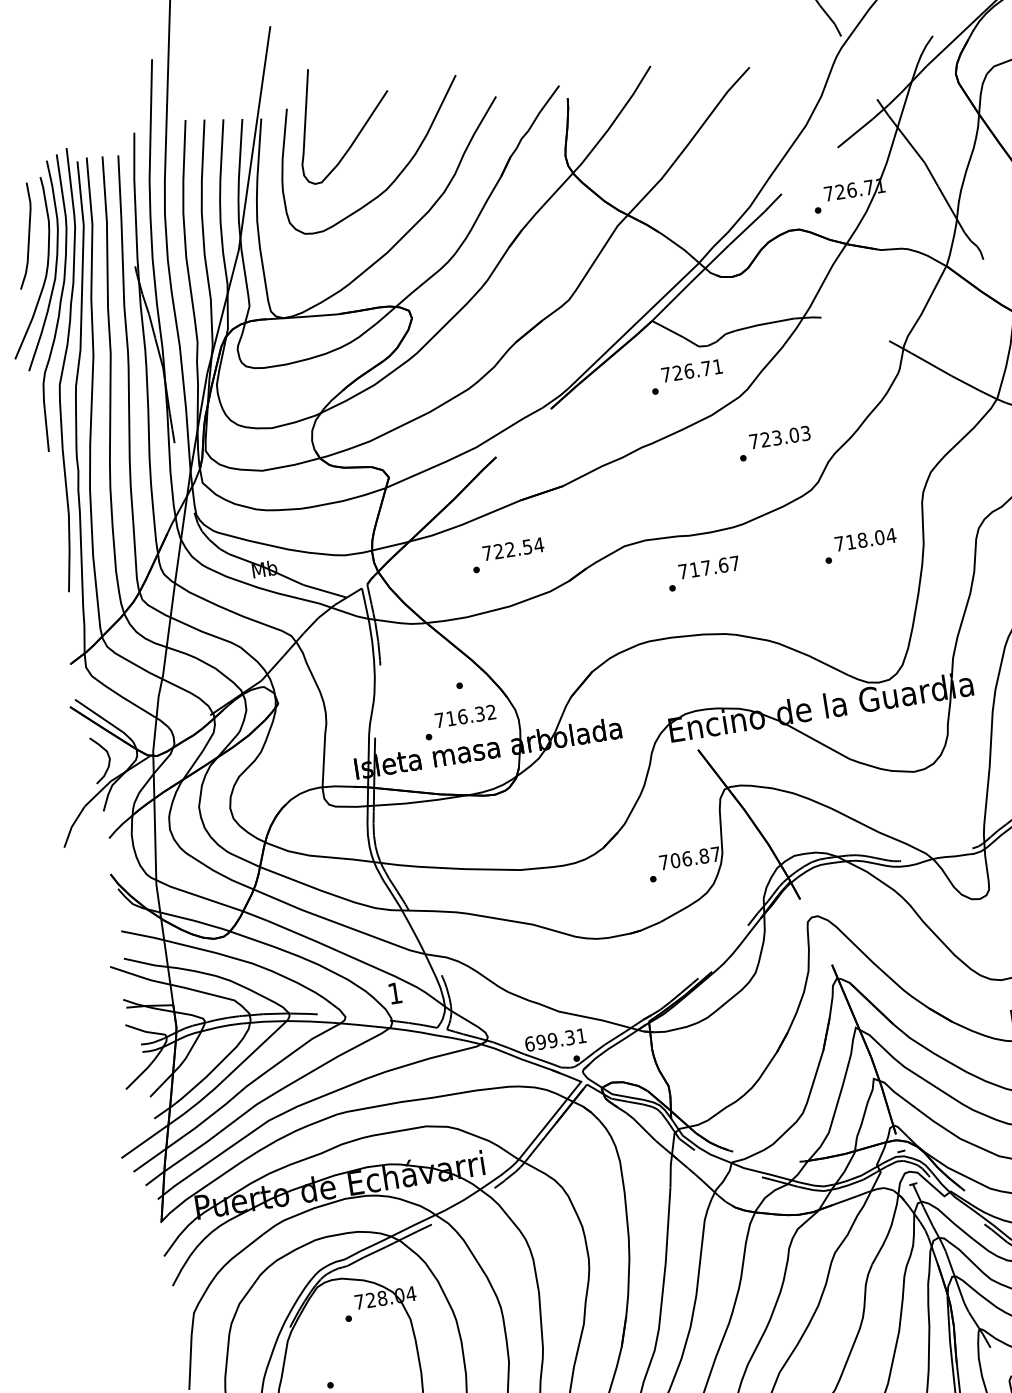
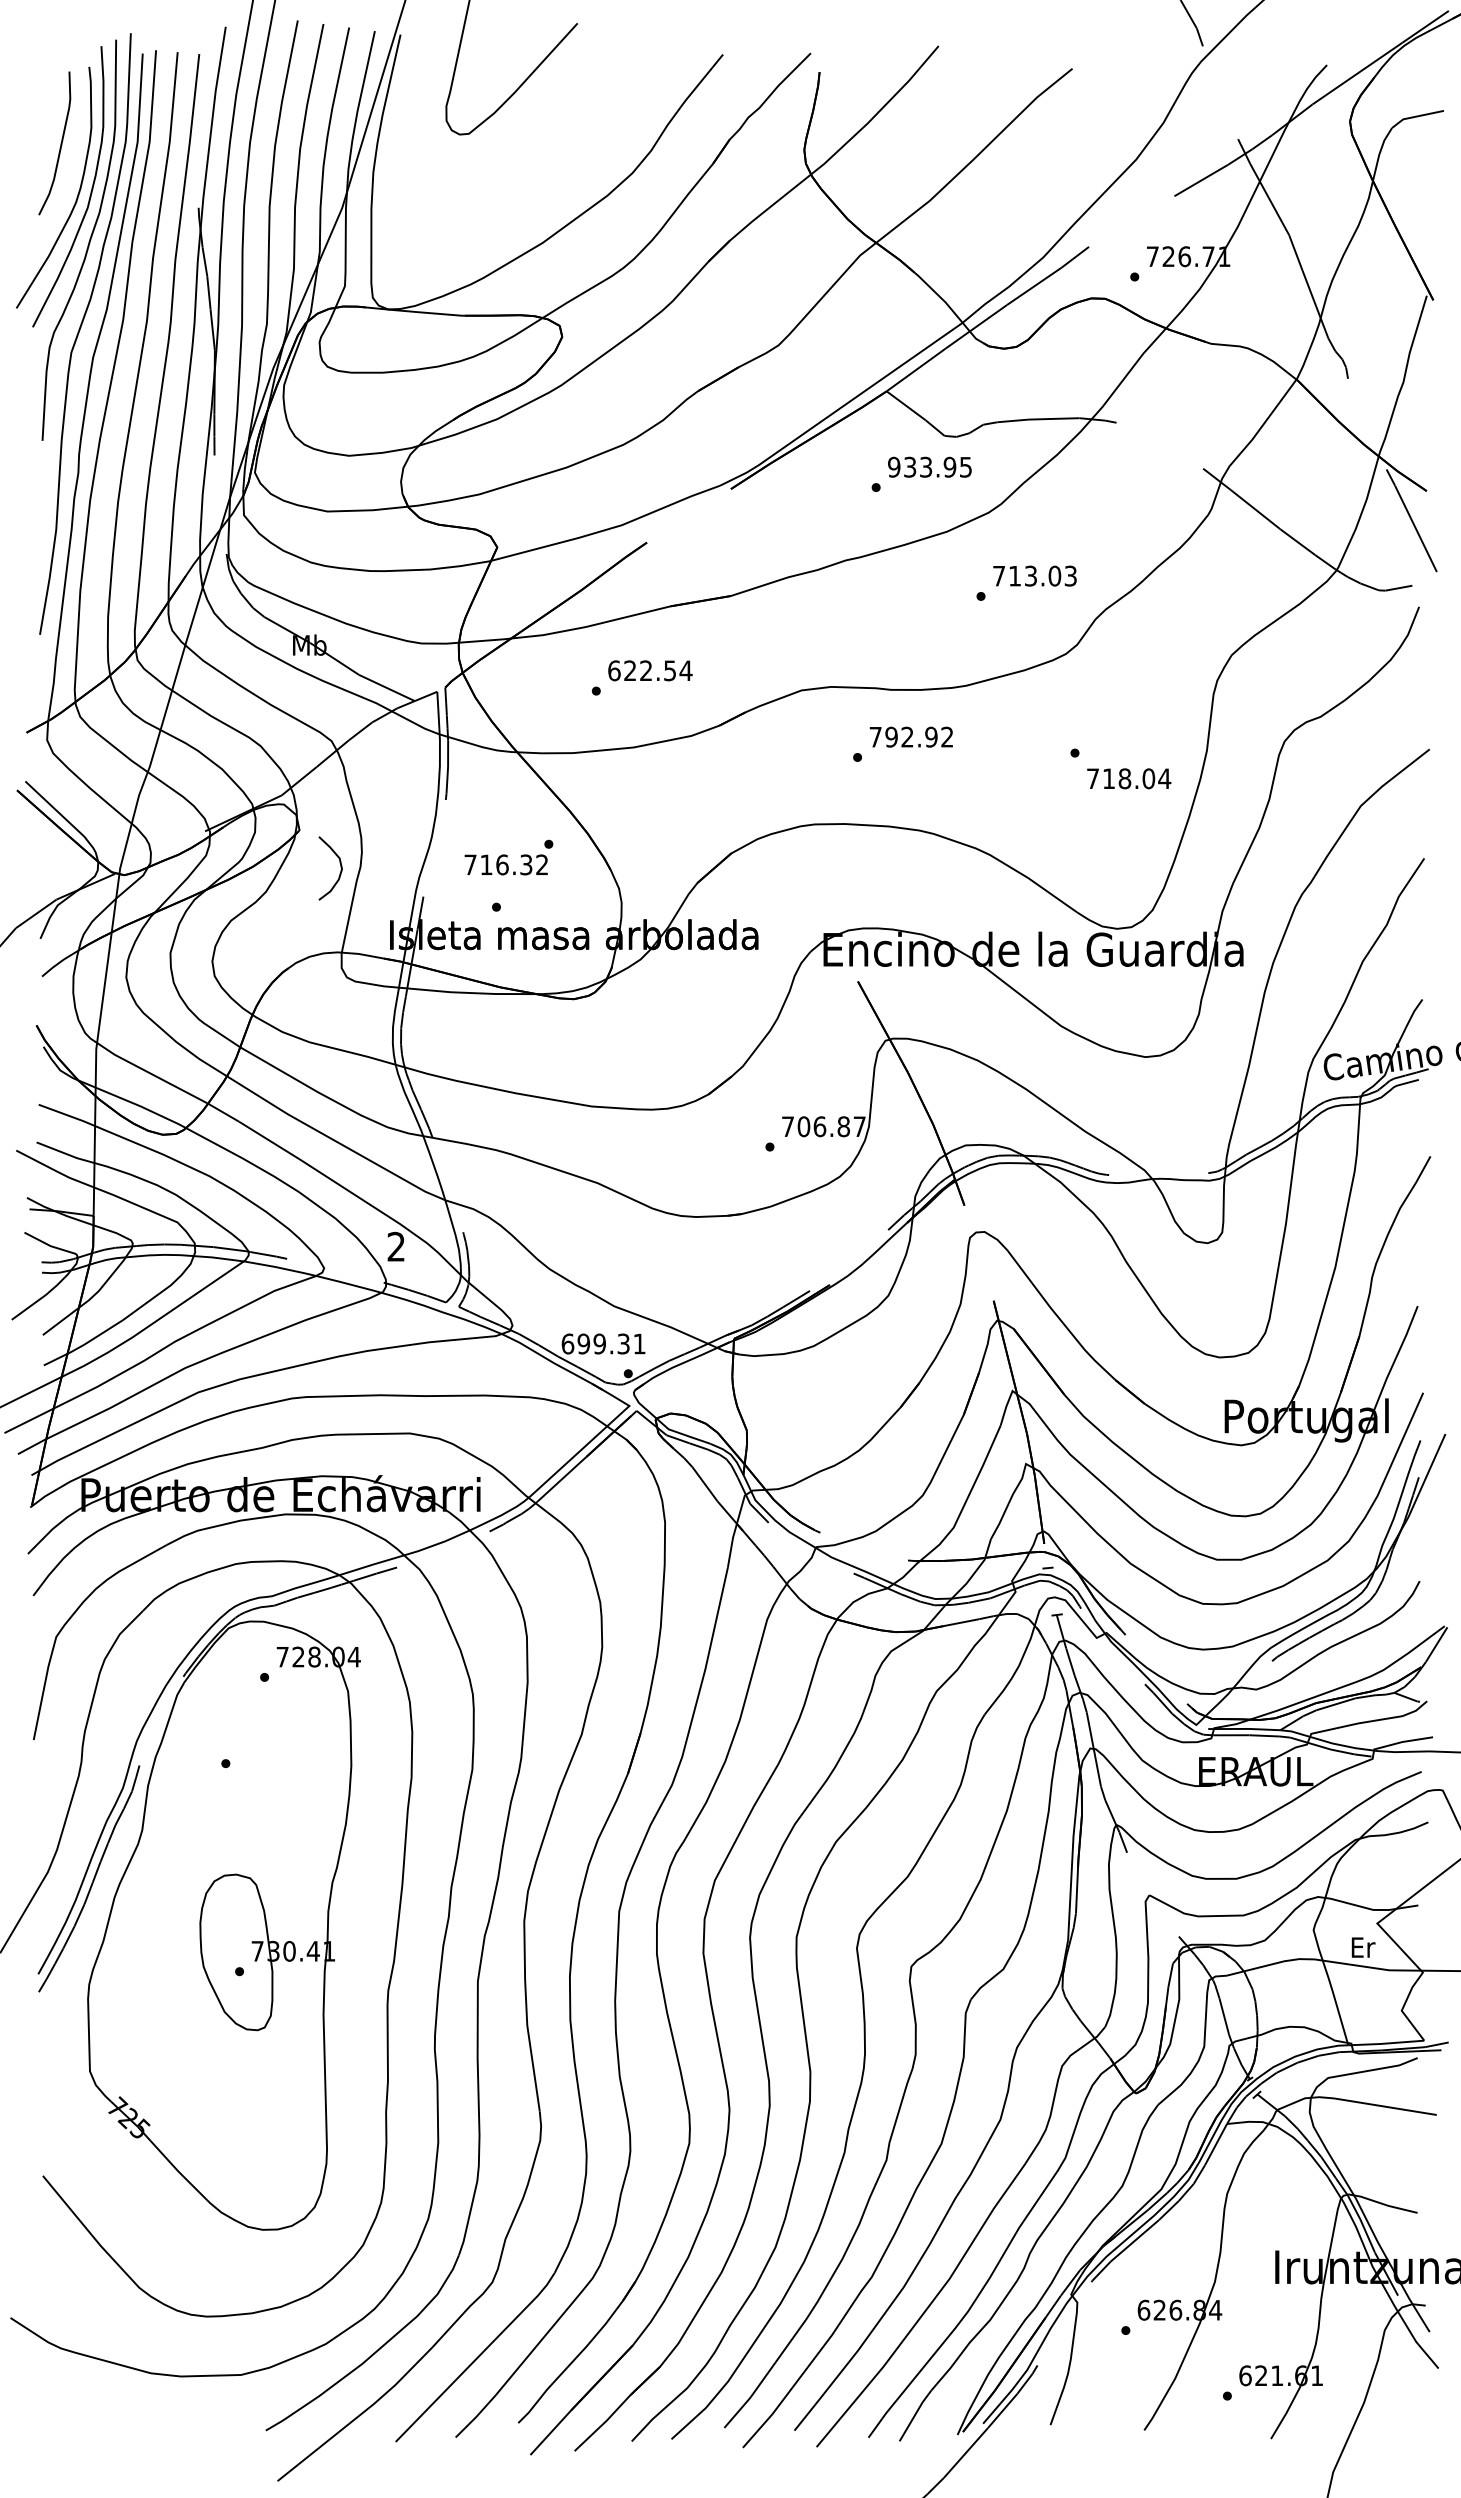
curve: (398, 174) -> (574, 139), removed
text: (691, 370) -> (929, 466), 726.71 -> 933.95
text: (765, 439) -> (1014, 575), 723.03 -> 713.03
text: (865, 539) -> (1129, 778), moved
text: (487, 553) -> (614, 670), 722.54 -> 622.54
text: (714, 566) -> (919, 736), 717.67 -> 792.92
text: (464, 716) -> (505, 864), moved
curve: (108, 757) -> (340, 867), moved
text: (394, 993) -> (395, 1246), 1 -> 2

